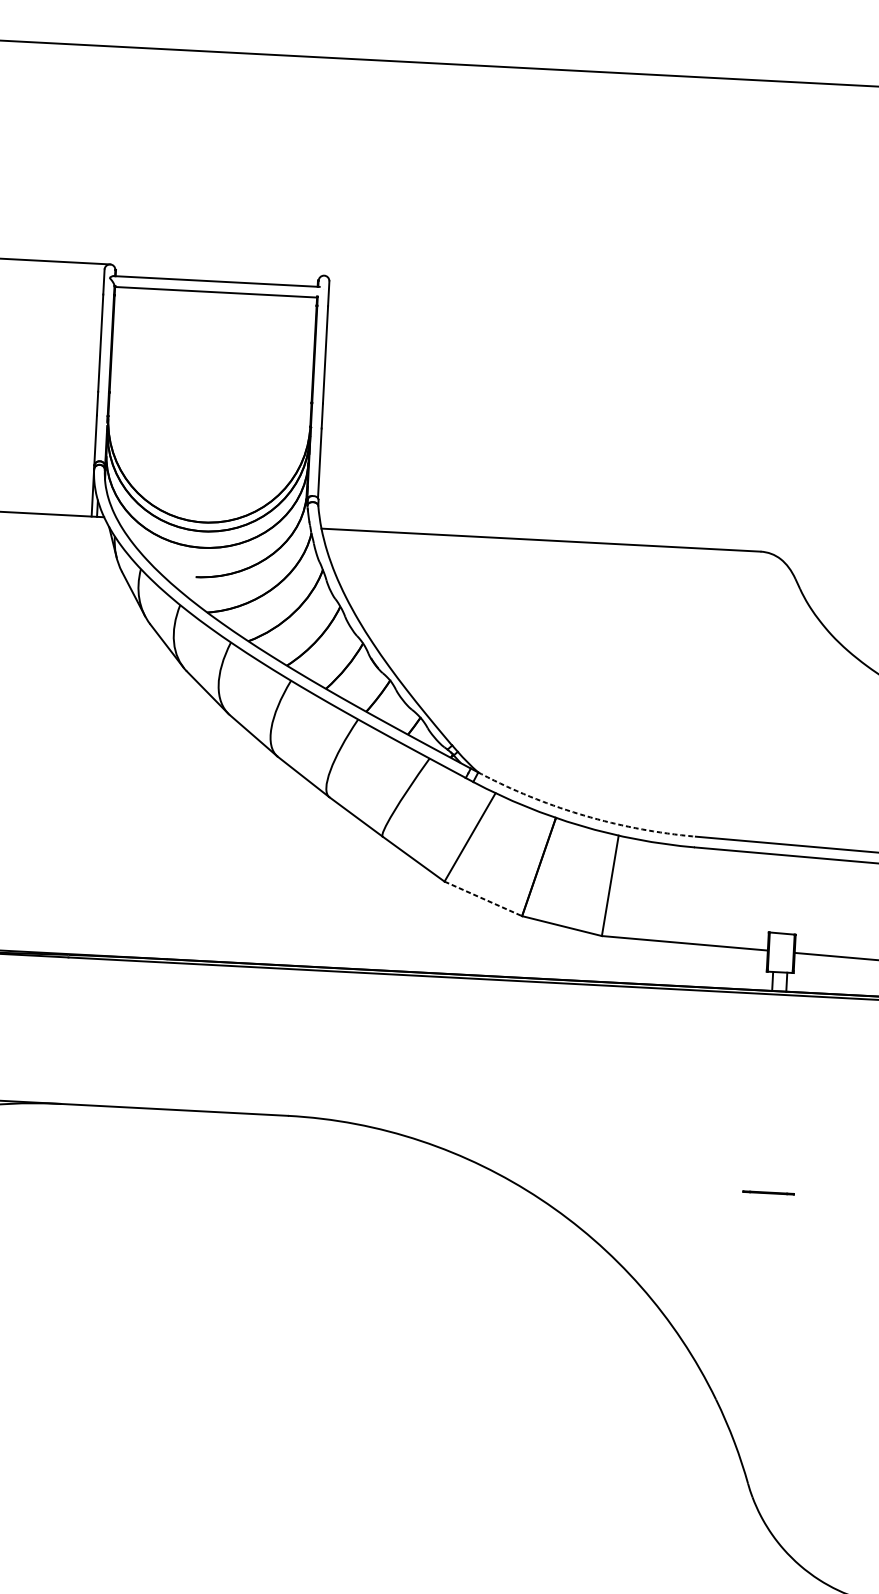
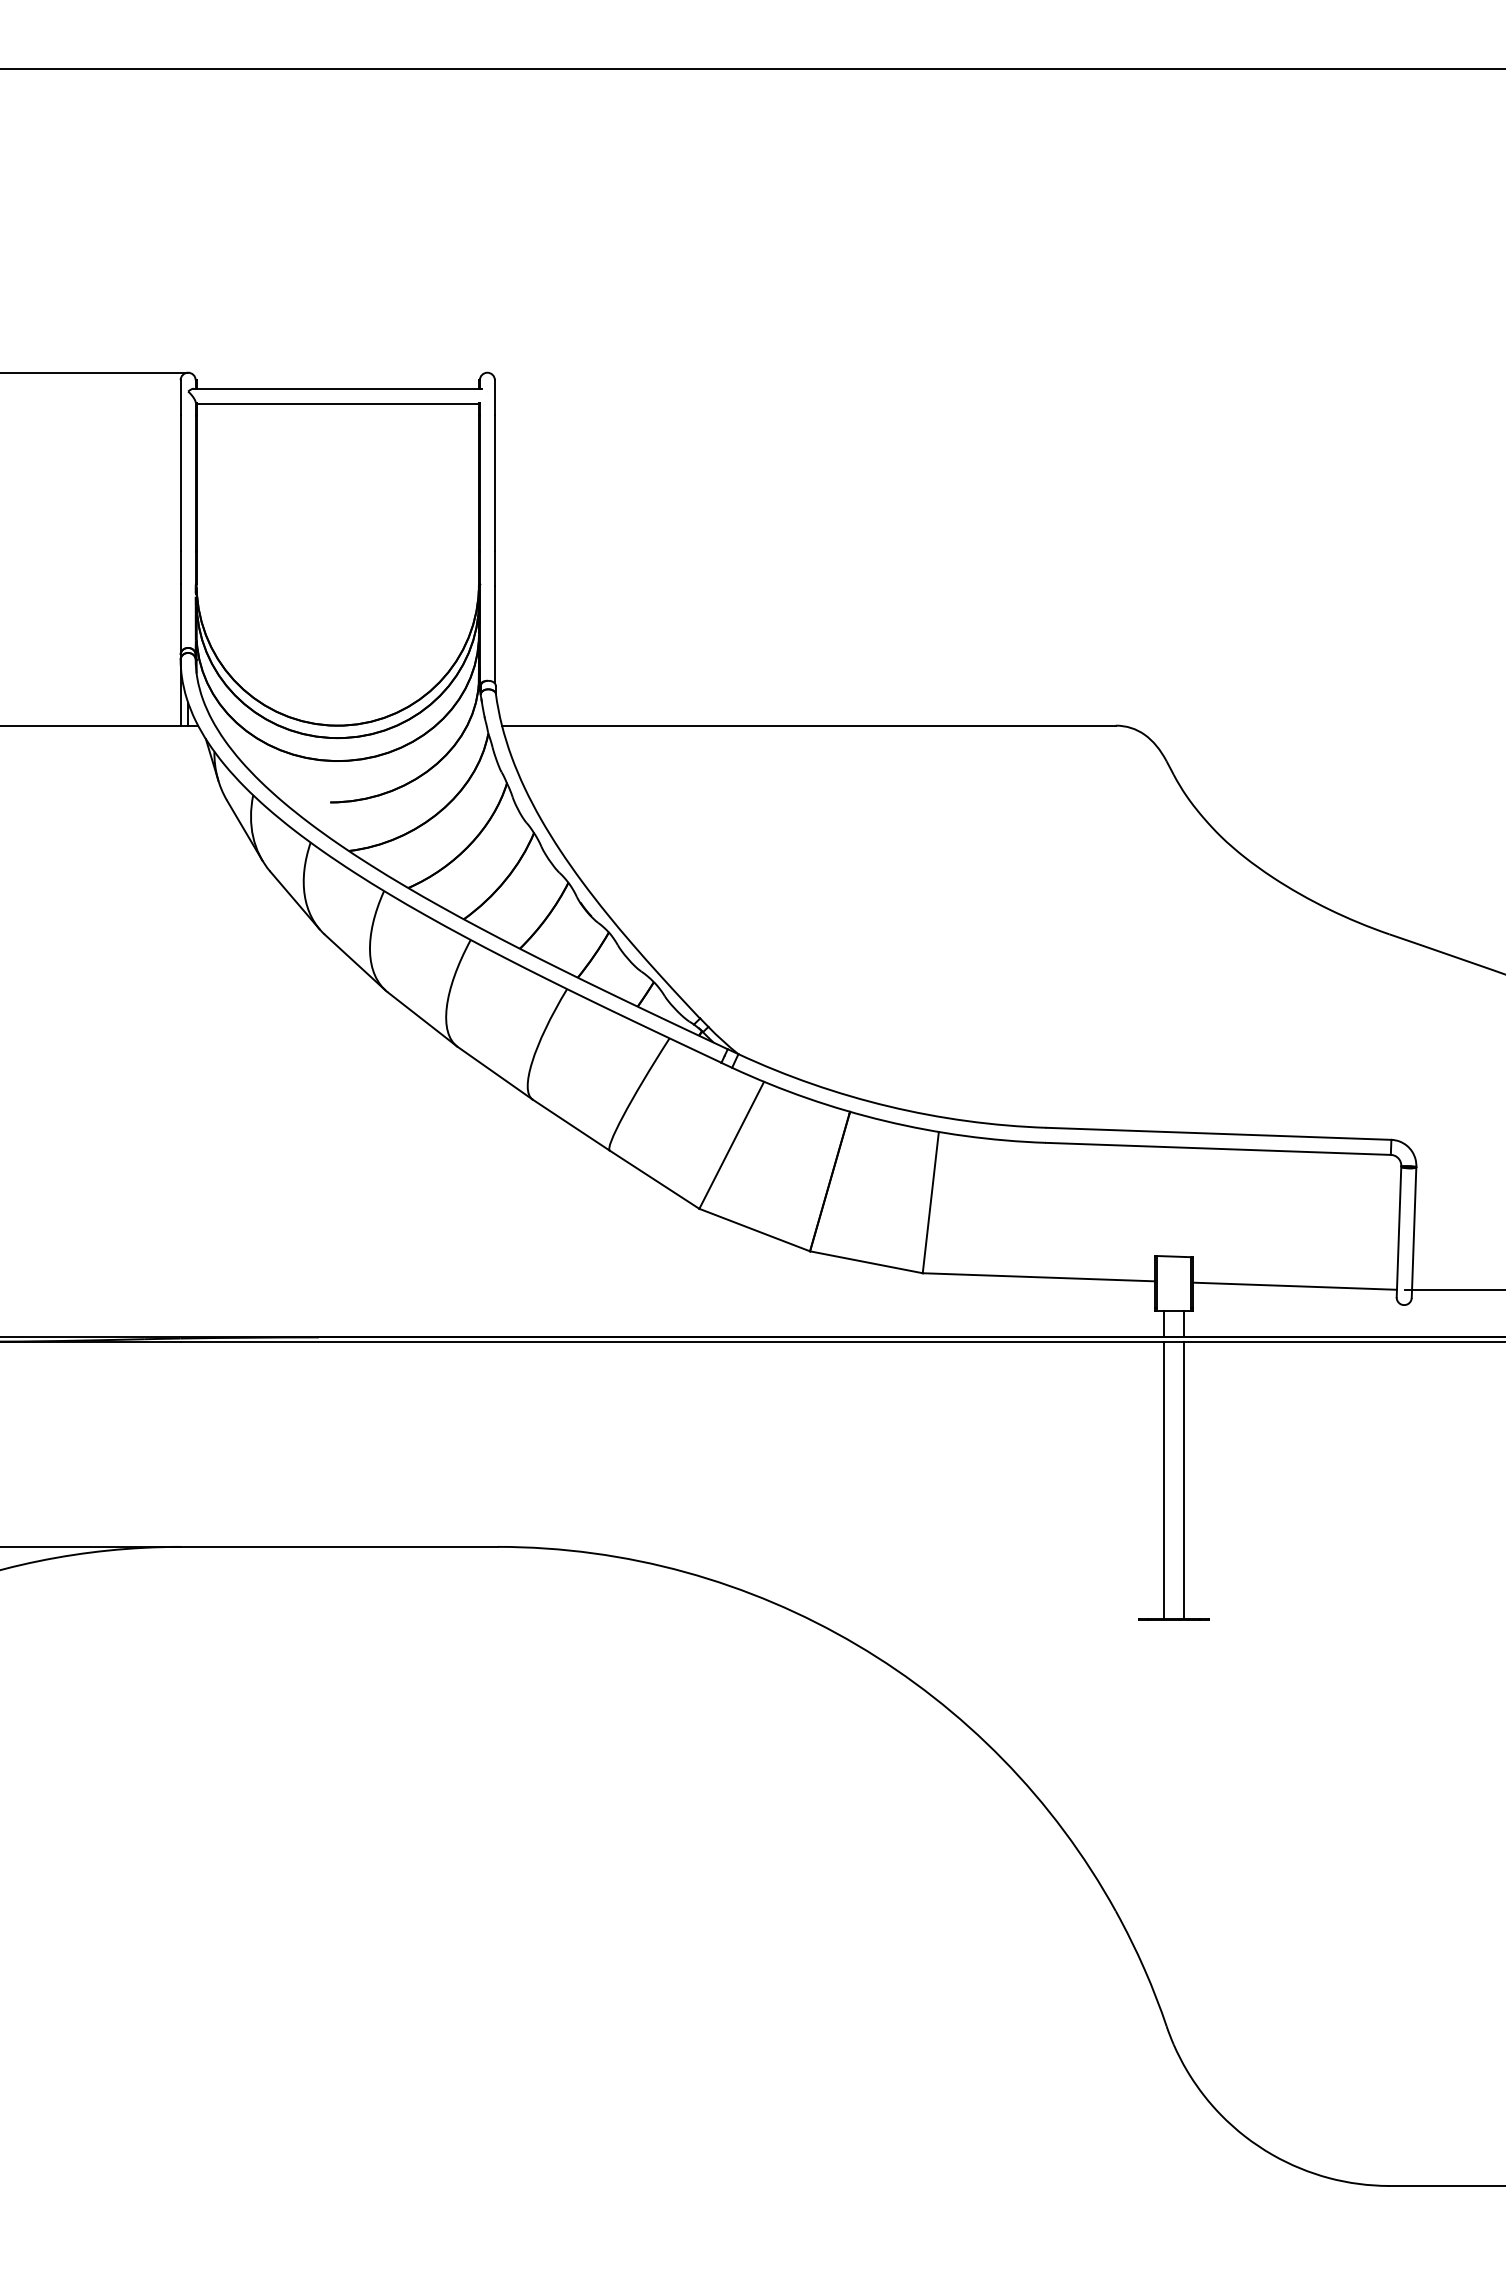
arc: (583, 815) -> (888, 1106), dashed -> solid
line: (483, 899) -> (755, 1230), dashed -> solid
line: (767, 1093) -> (1164, 1480), added
line: (780, 1094) -> (1183, 1480), added

